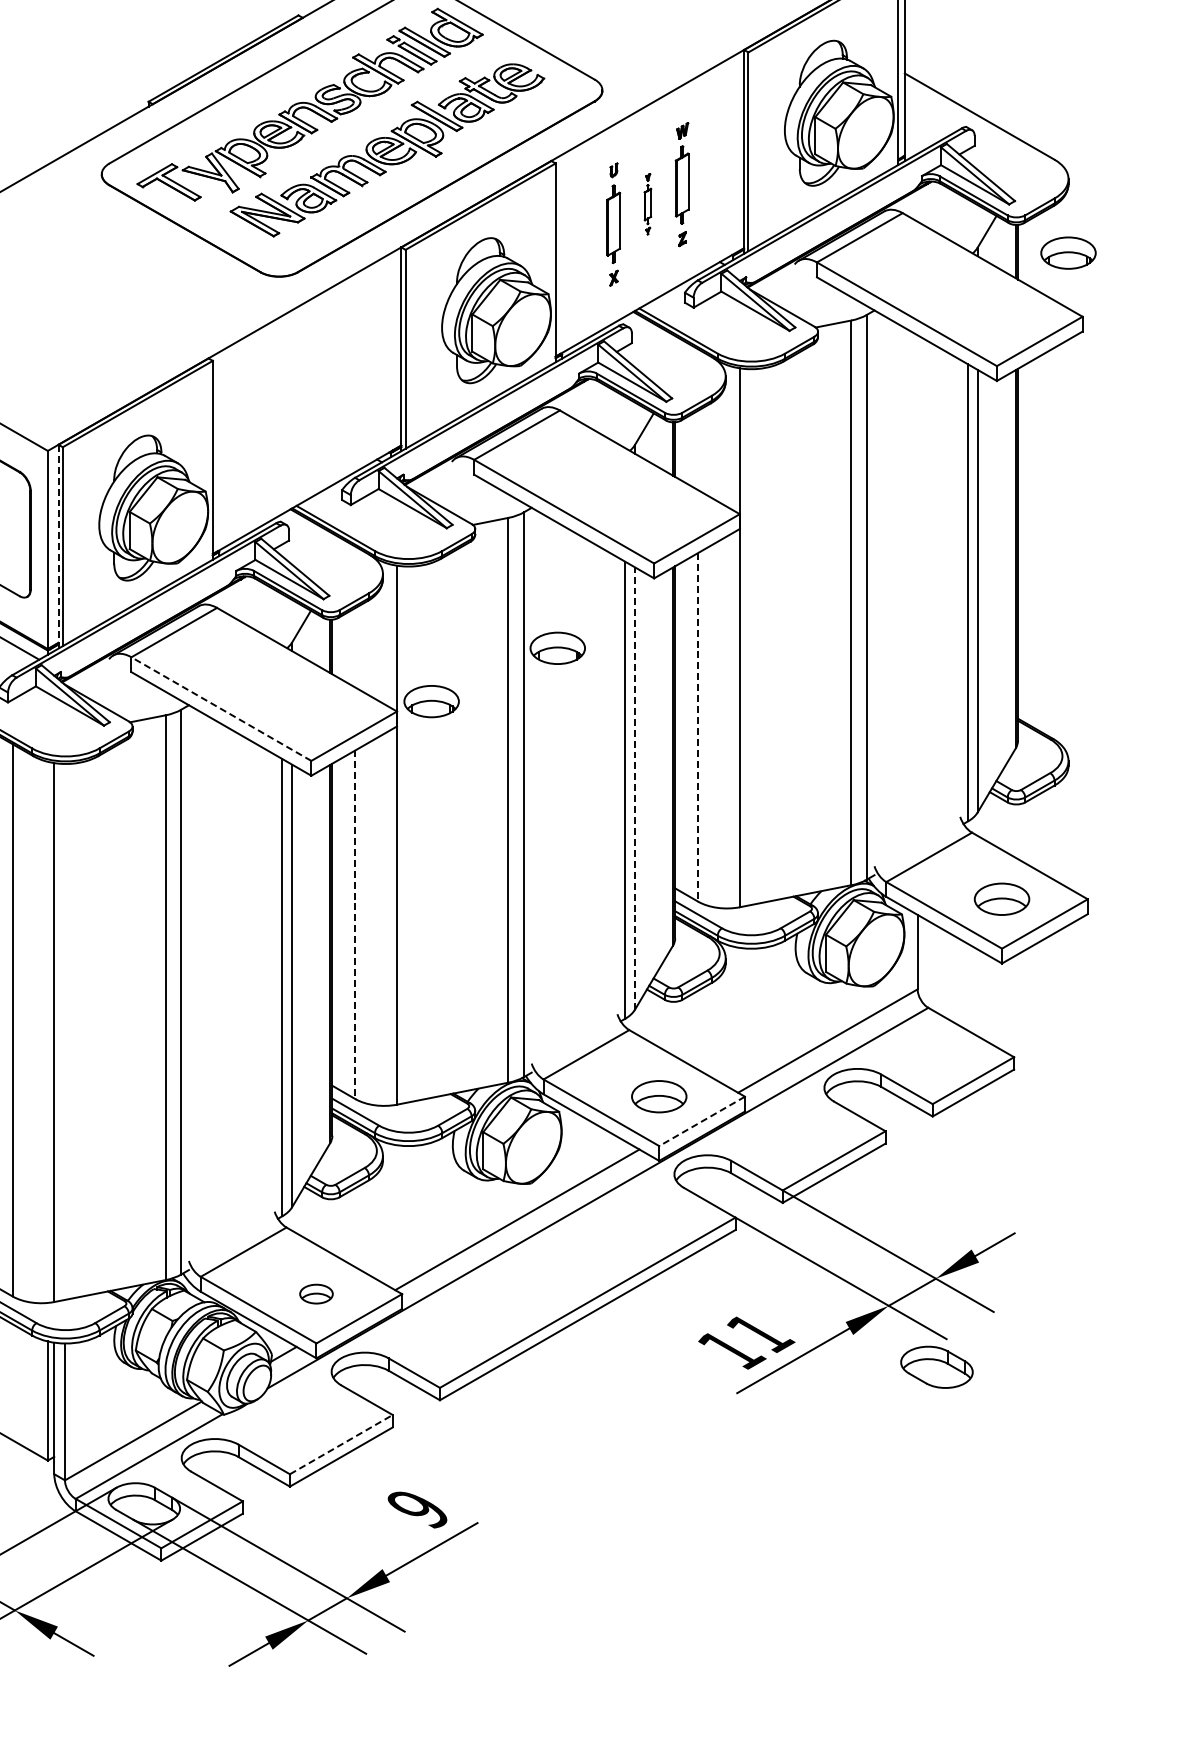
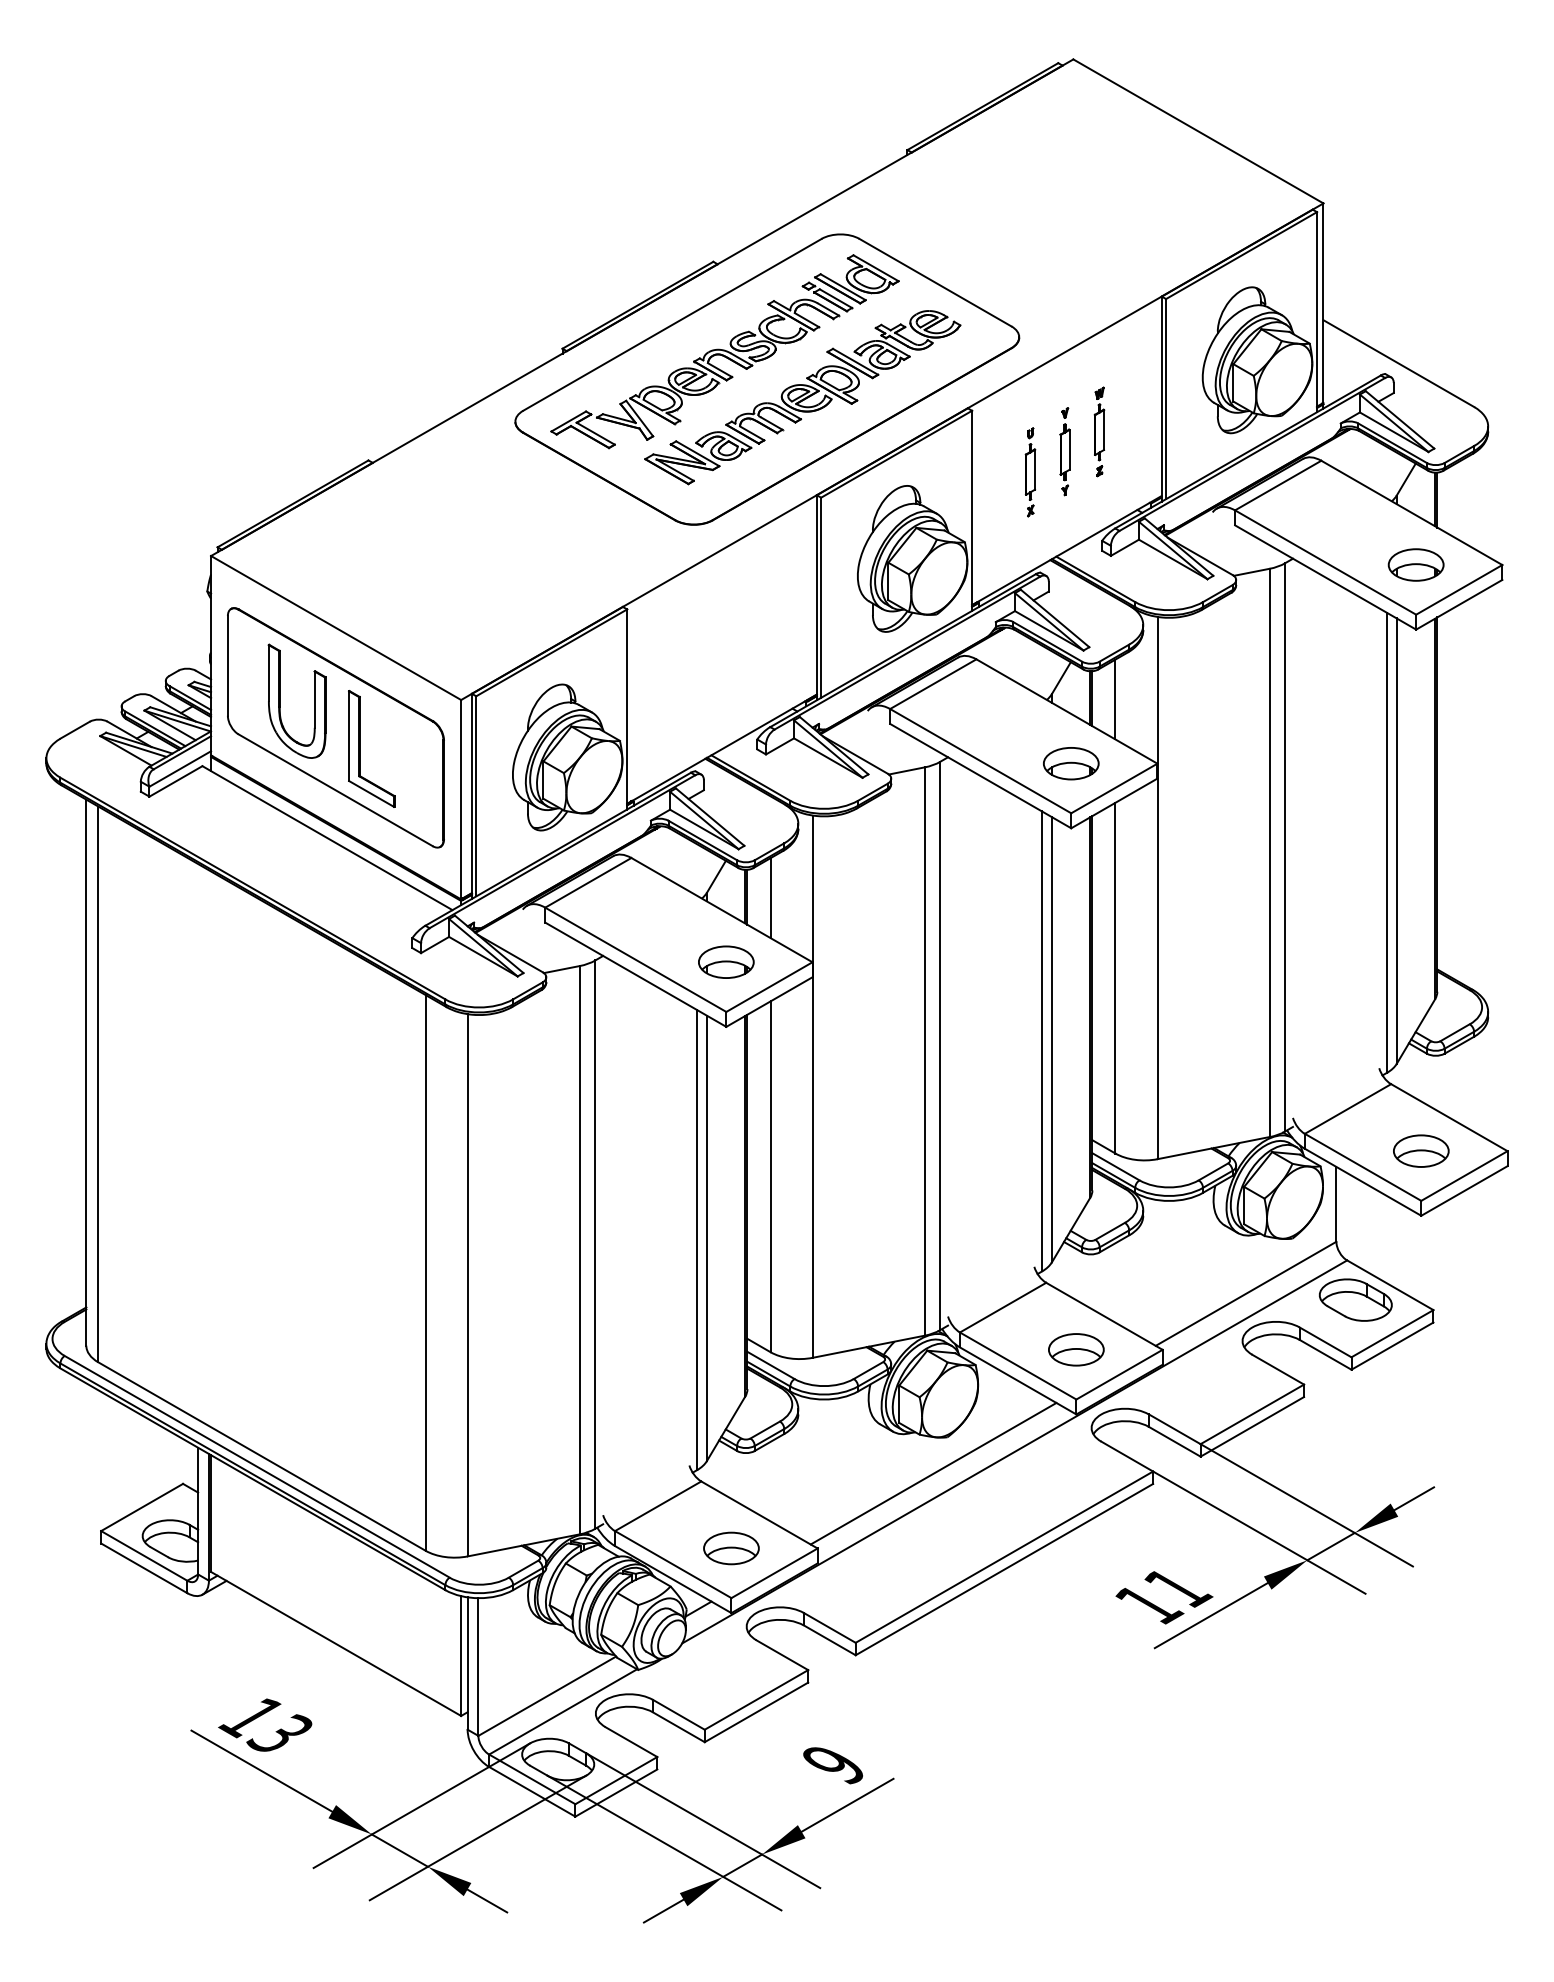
part: (682, 184) -> (1099, 431), size x0.71
part: (647, 203) -> (1064, 451), size x1.43
part: (613, 224) -> (1030, 472), size x0.71
part: (1067, 252) -> (1415, 564), moved
line: (698, 450) -> (1115, 699), added
line: (58, 546) -> (471, 796), dashed -> solid
line: (355, 648) -> (770, 898), added
part: (558, 648) -> (1071, 763), moved
part: (431, 700) -> (726, 961), moved
line: (221, 708) -> (635, 959), dashed -> solid
line: (698, 727) -> (1115, 978), dashed -> solid
line: (634, 788) -> (1051, 1039), dashed -> solid
line: (355, 925) -> (770, 1177), dashed -> solid
line: (702, 1121) -> (1119, 1374), dashed -> solid
part: (316, 1294) -> (731, 1548), size x1.67
part: (936, 1366) -> (1355, 1299), moved
line: (341, 1444) -> (756, 1699), dashed -> solid

